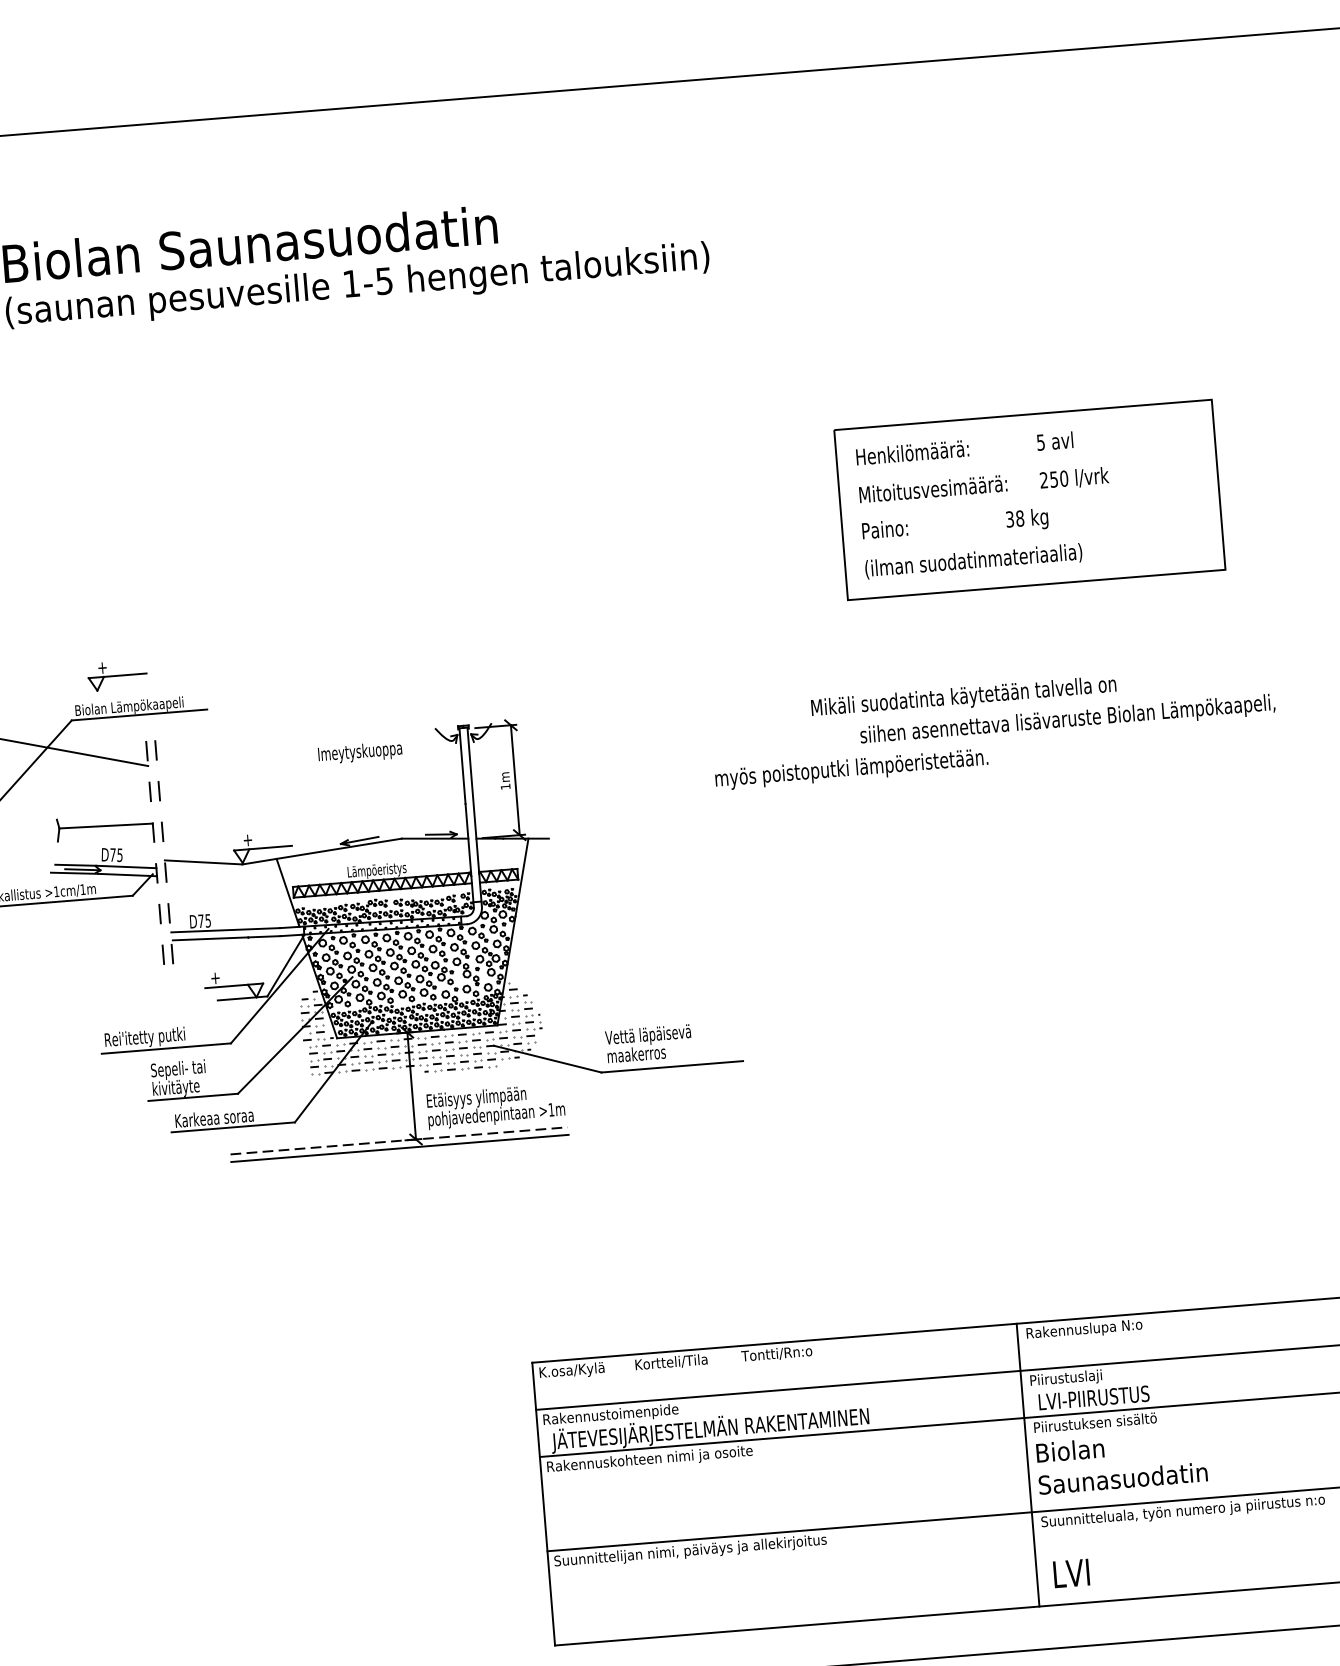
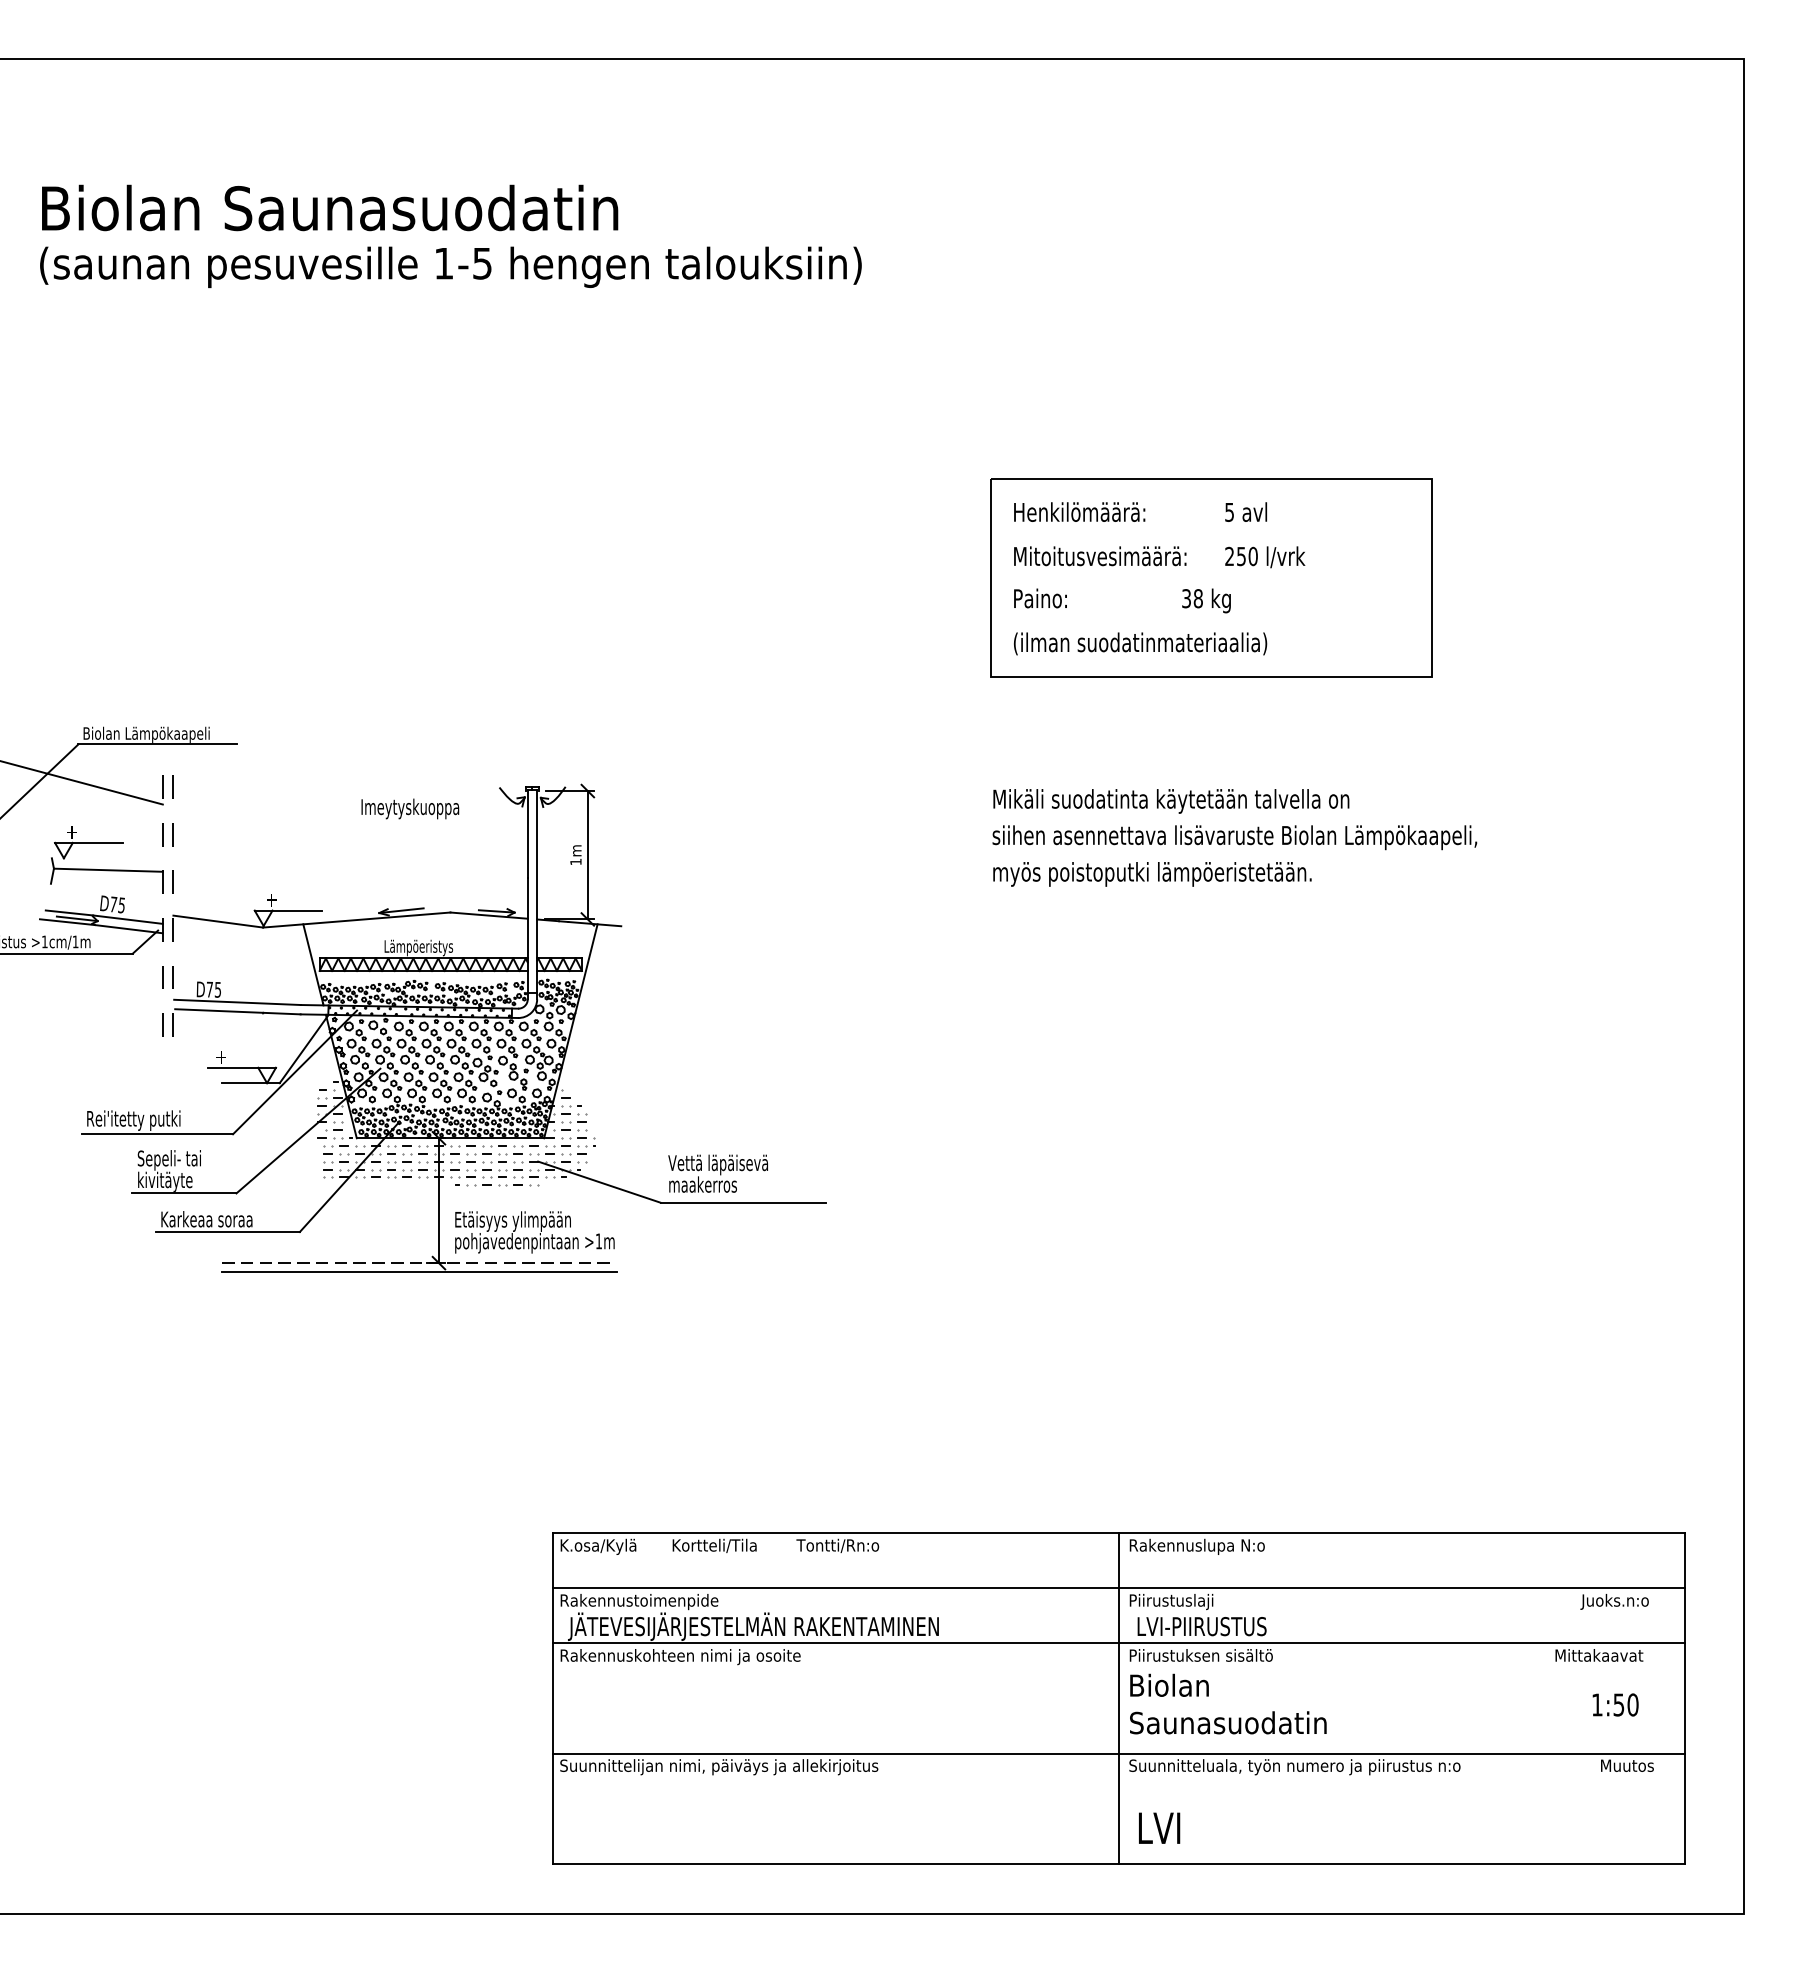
part: (117, 675) -> (88, 842), moved
text: (964, 697) -> (1171, 801), moved
text: (851, 769) -> (1152, 874), moved

